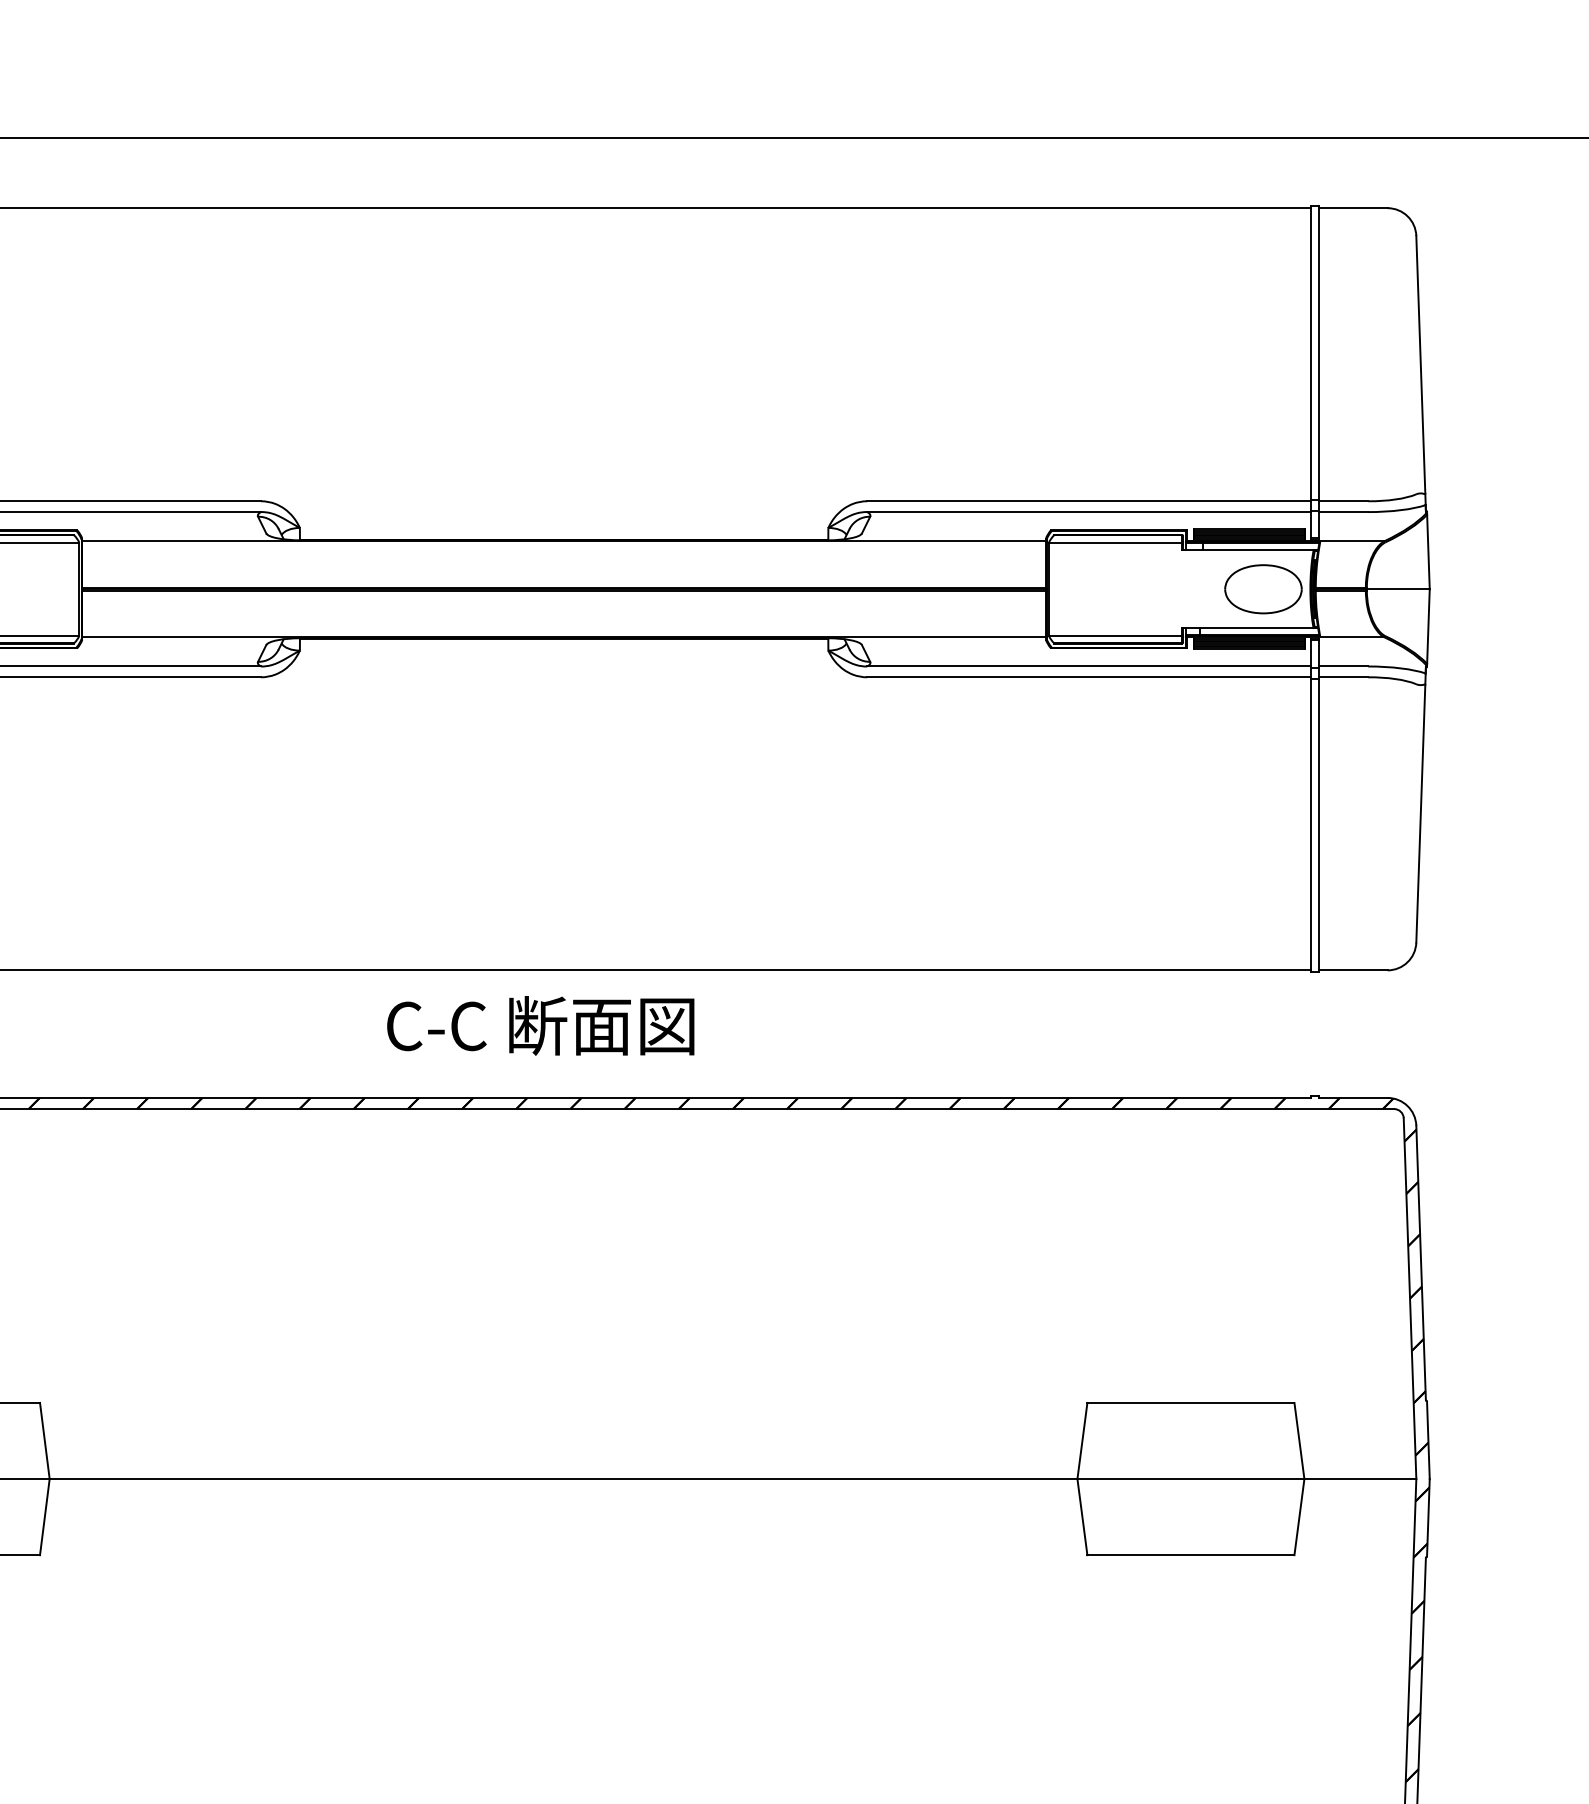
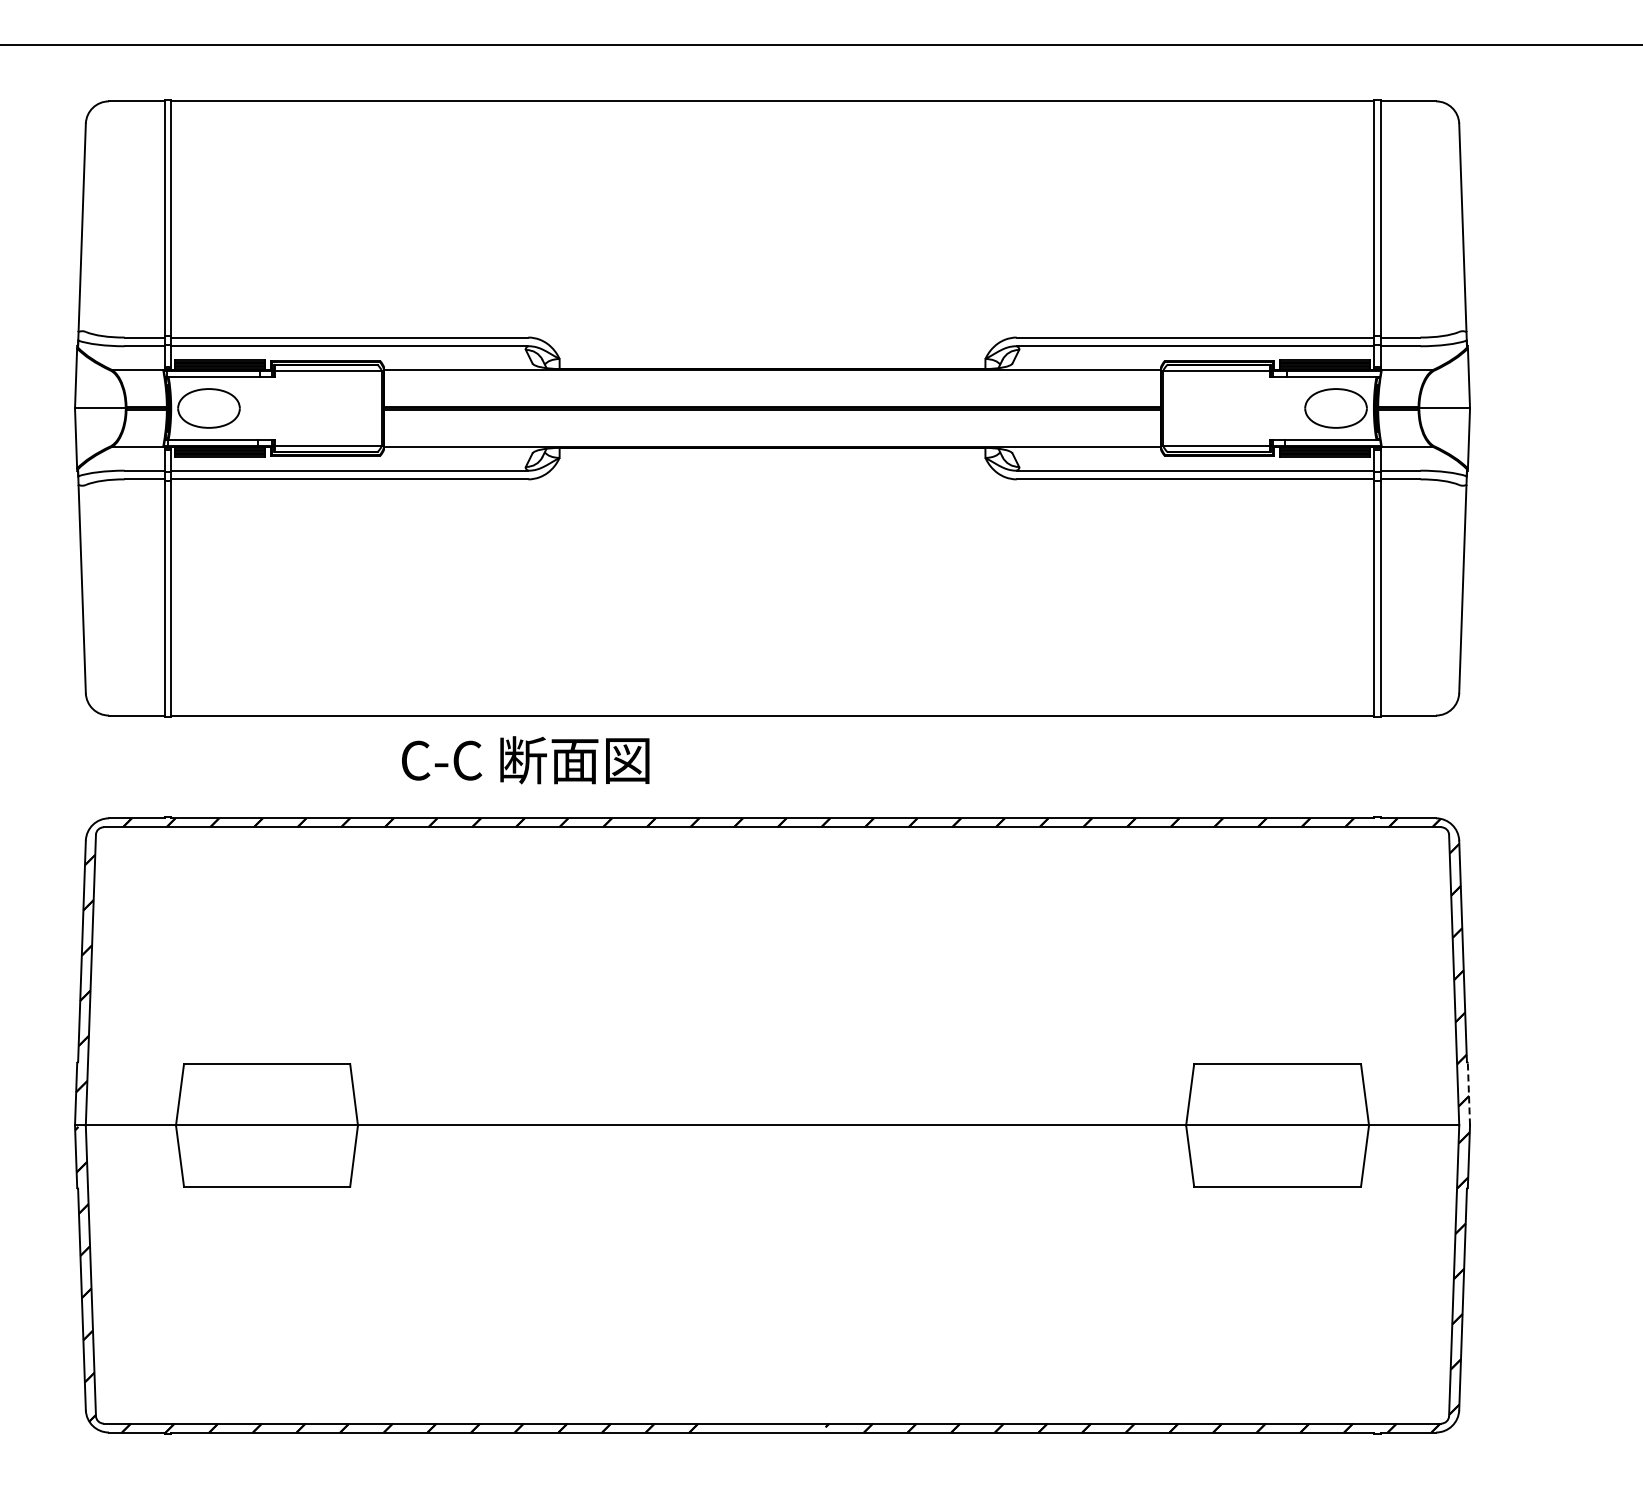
text: (540, 1026) -> (525, 760), moved
line: (1427, 1439) -> (1468, 1093), solid -> dashed

